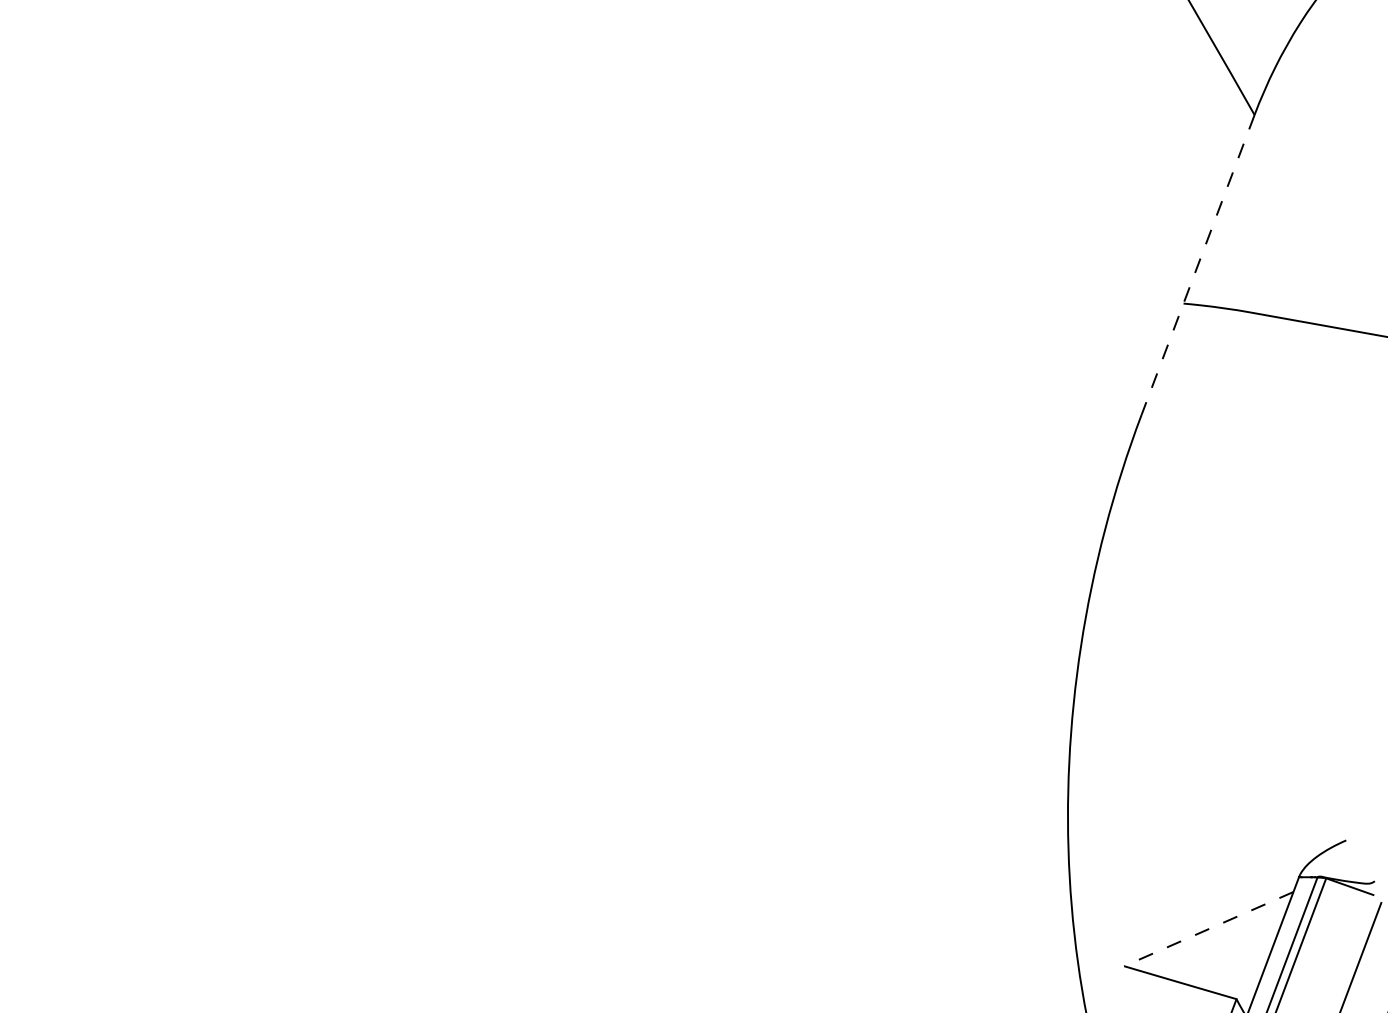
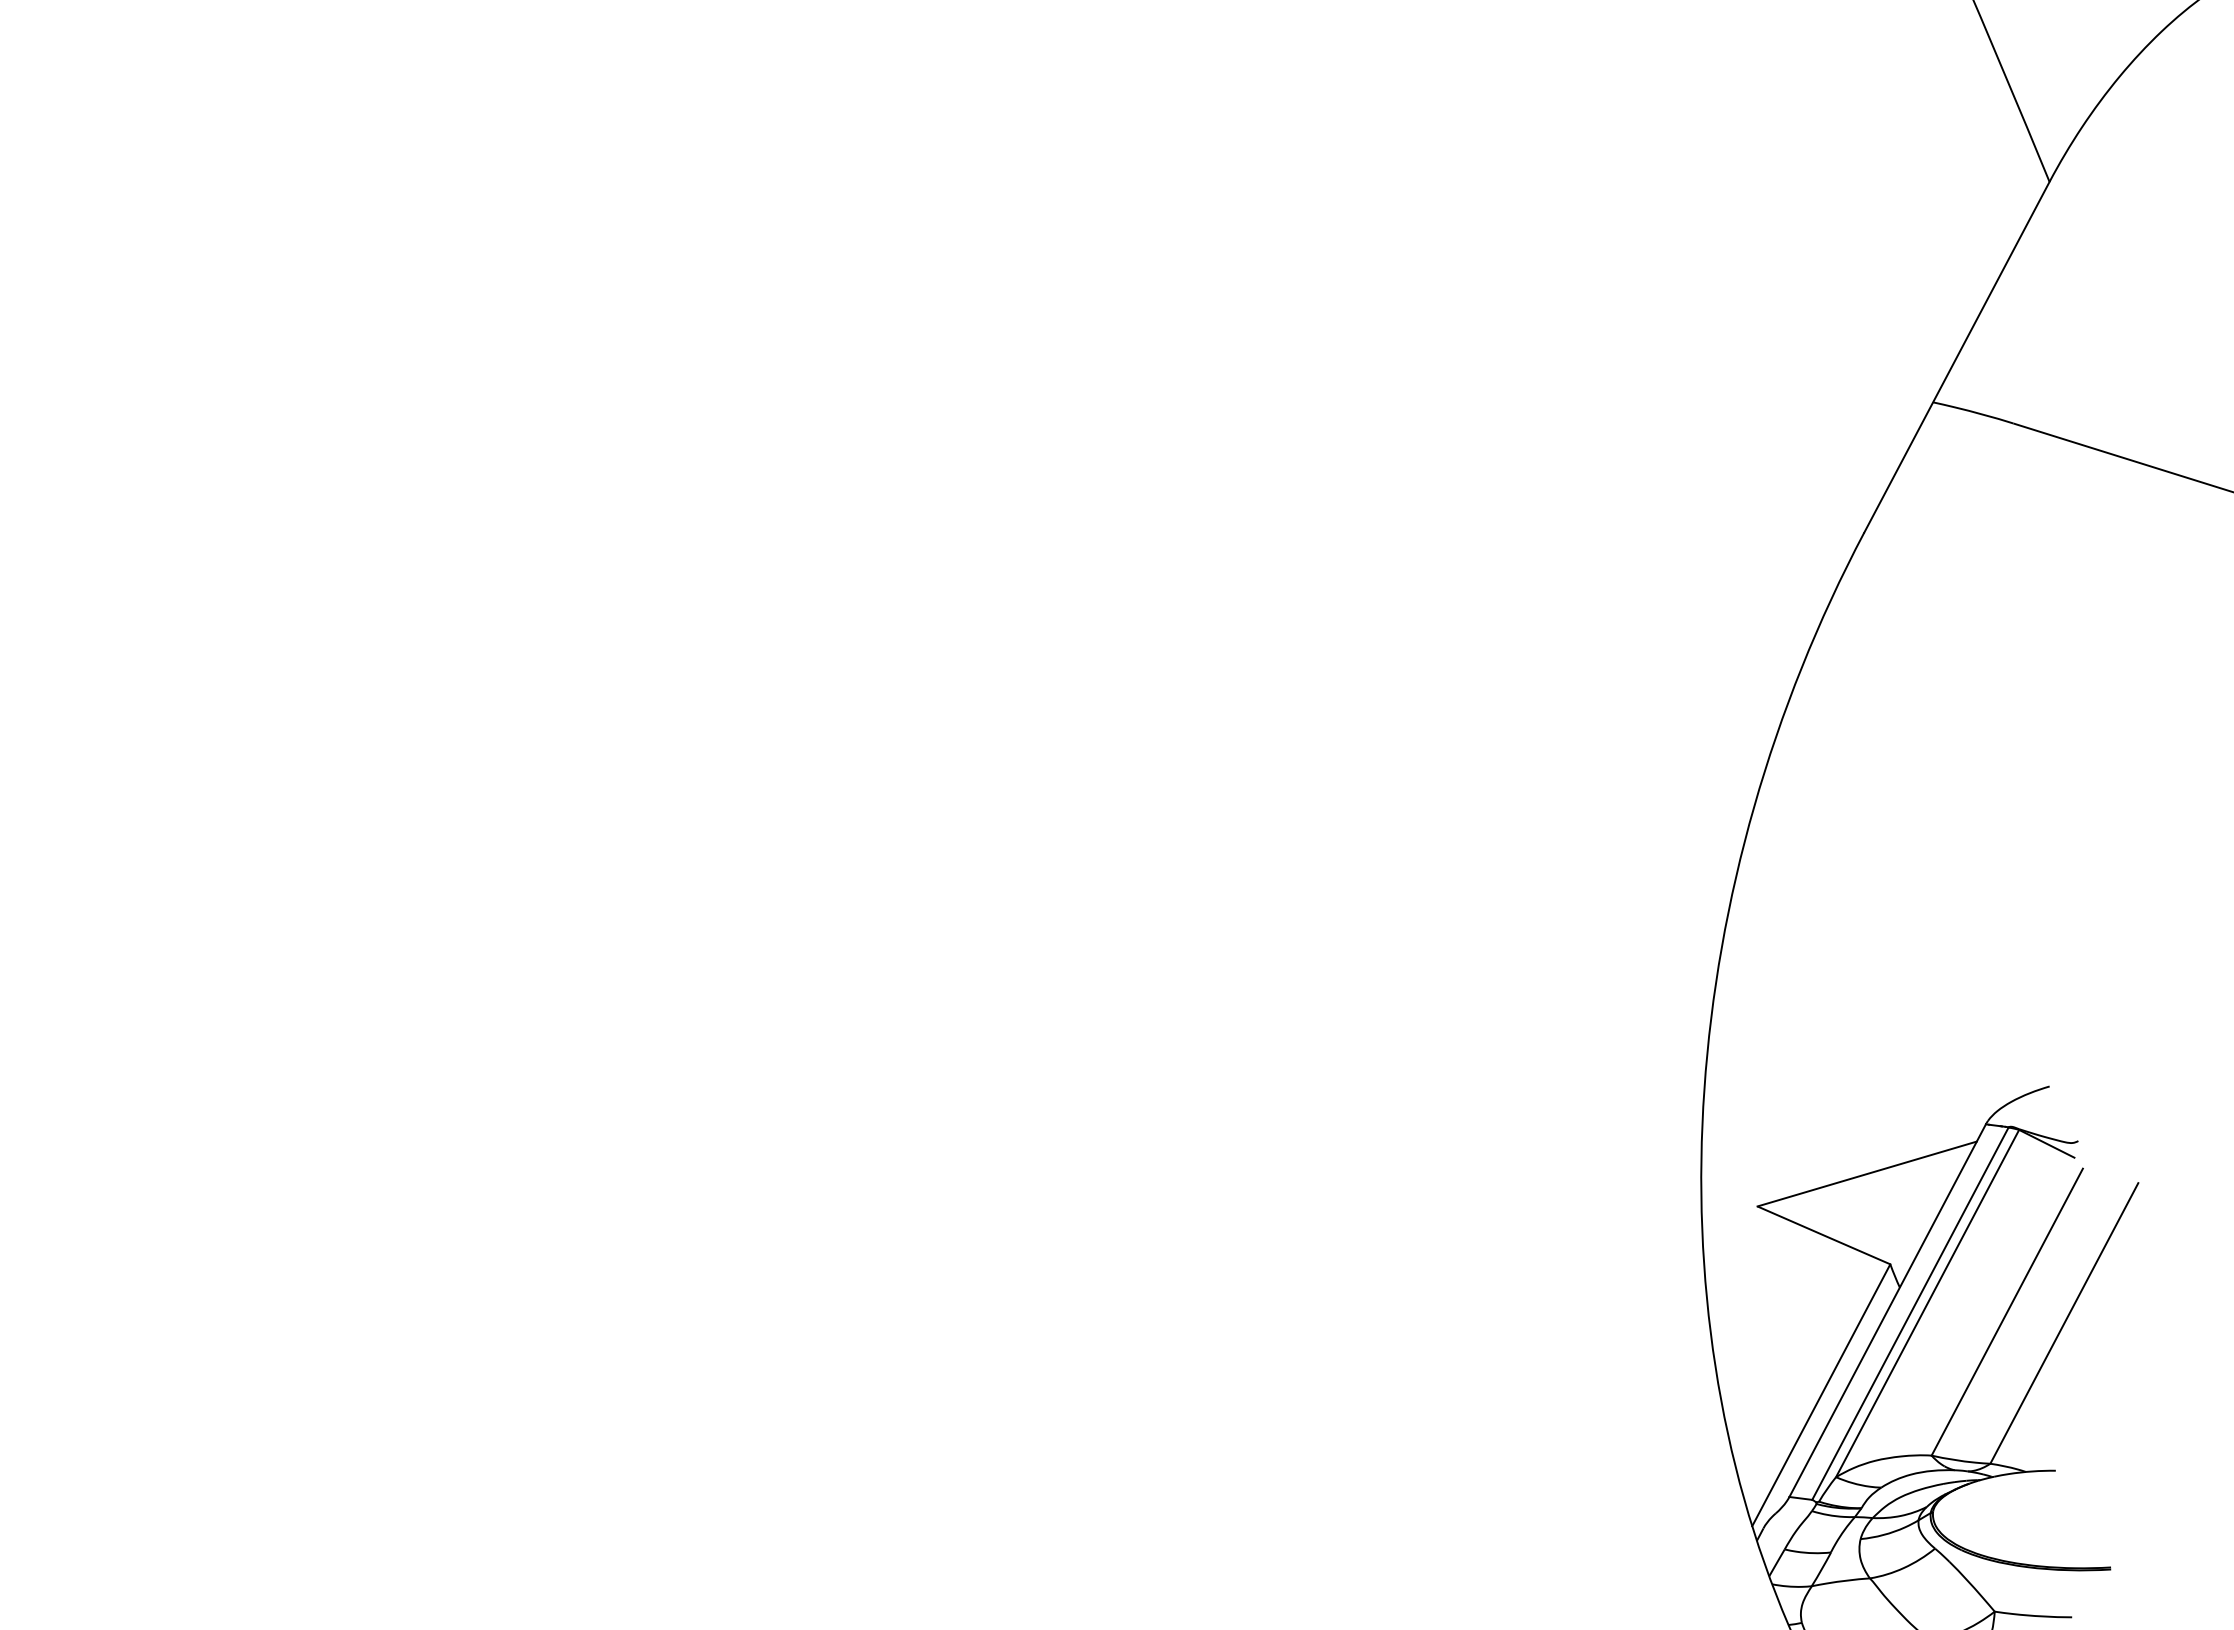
line: (1197, 265) -> (1956, 357), dashed -> solid
line: (1208, 929) -> (1866, 1174), dashed -> solid

